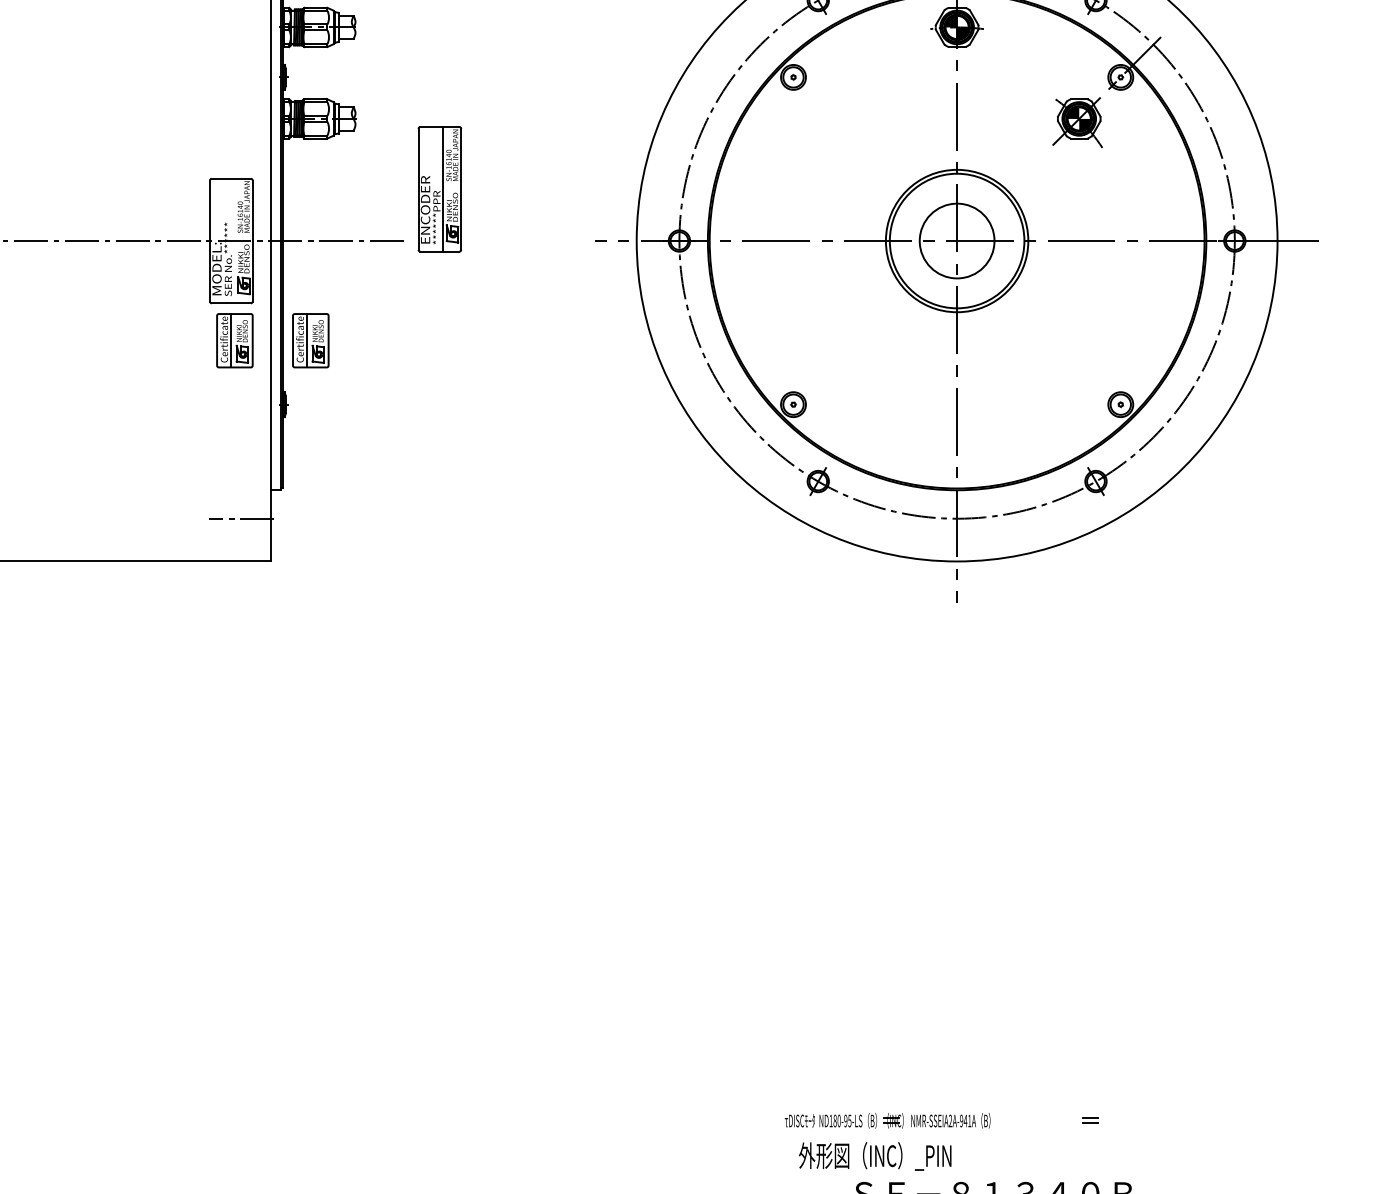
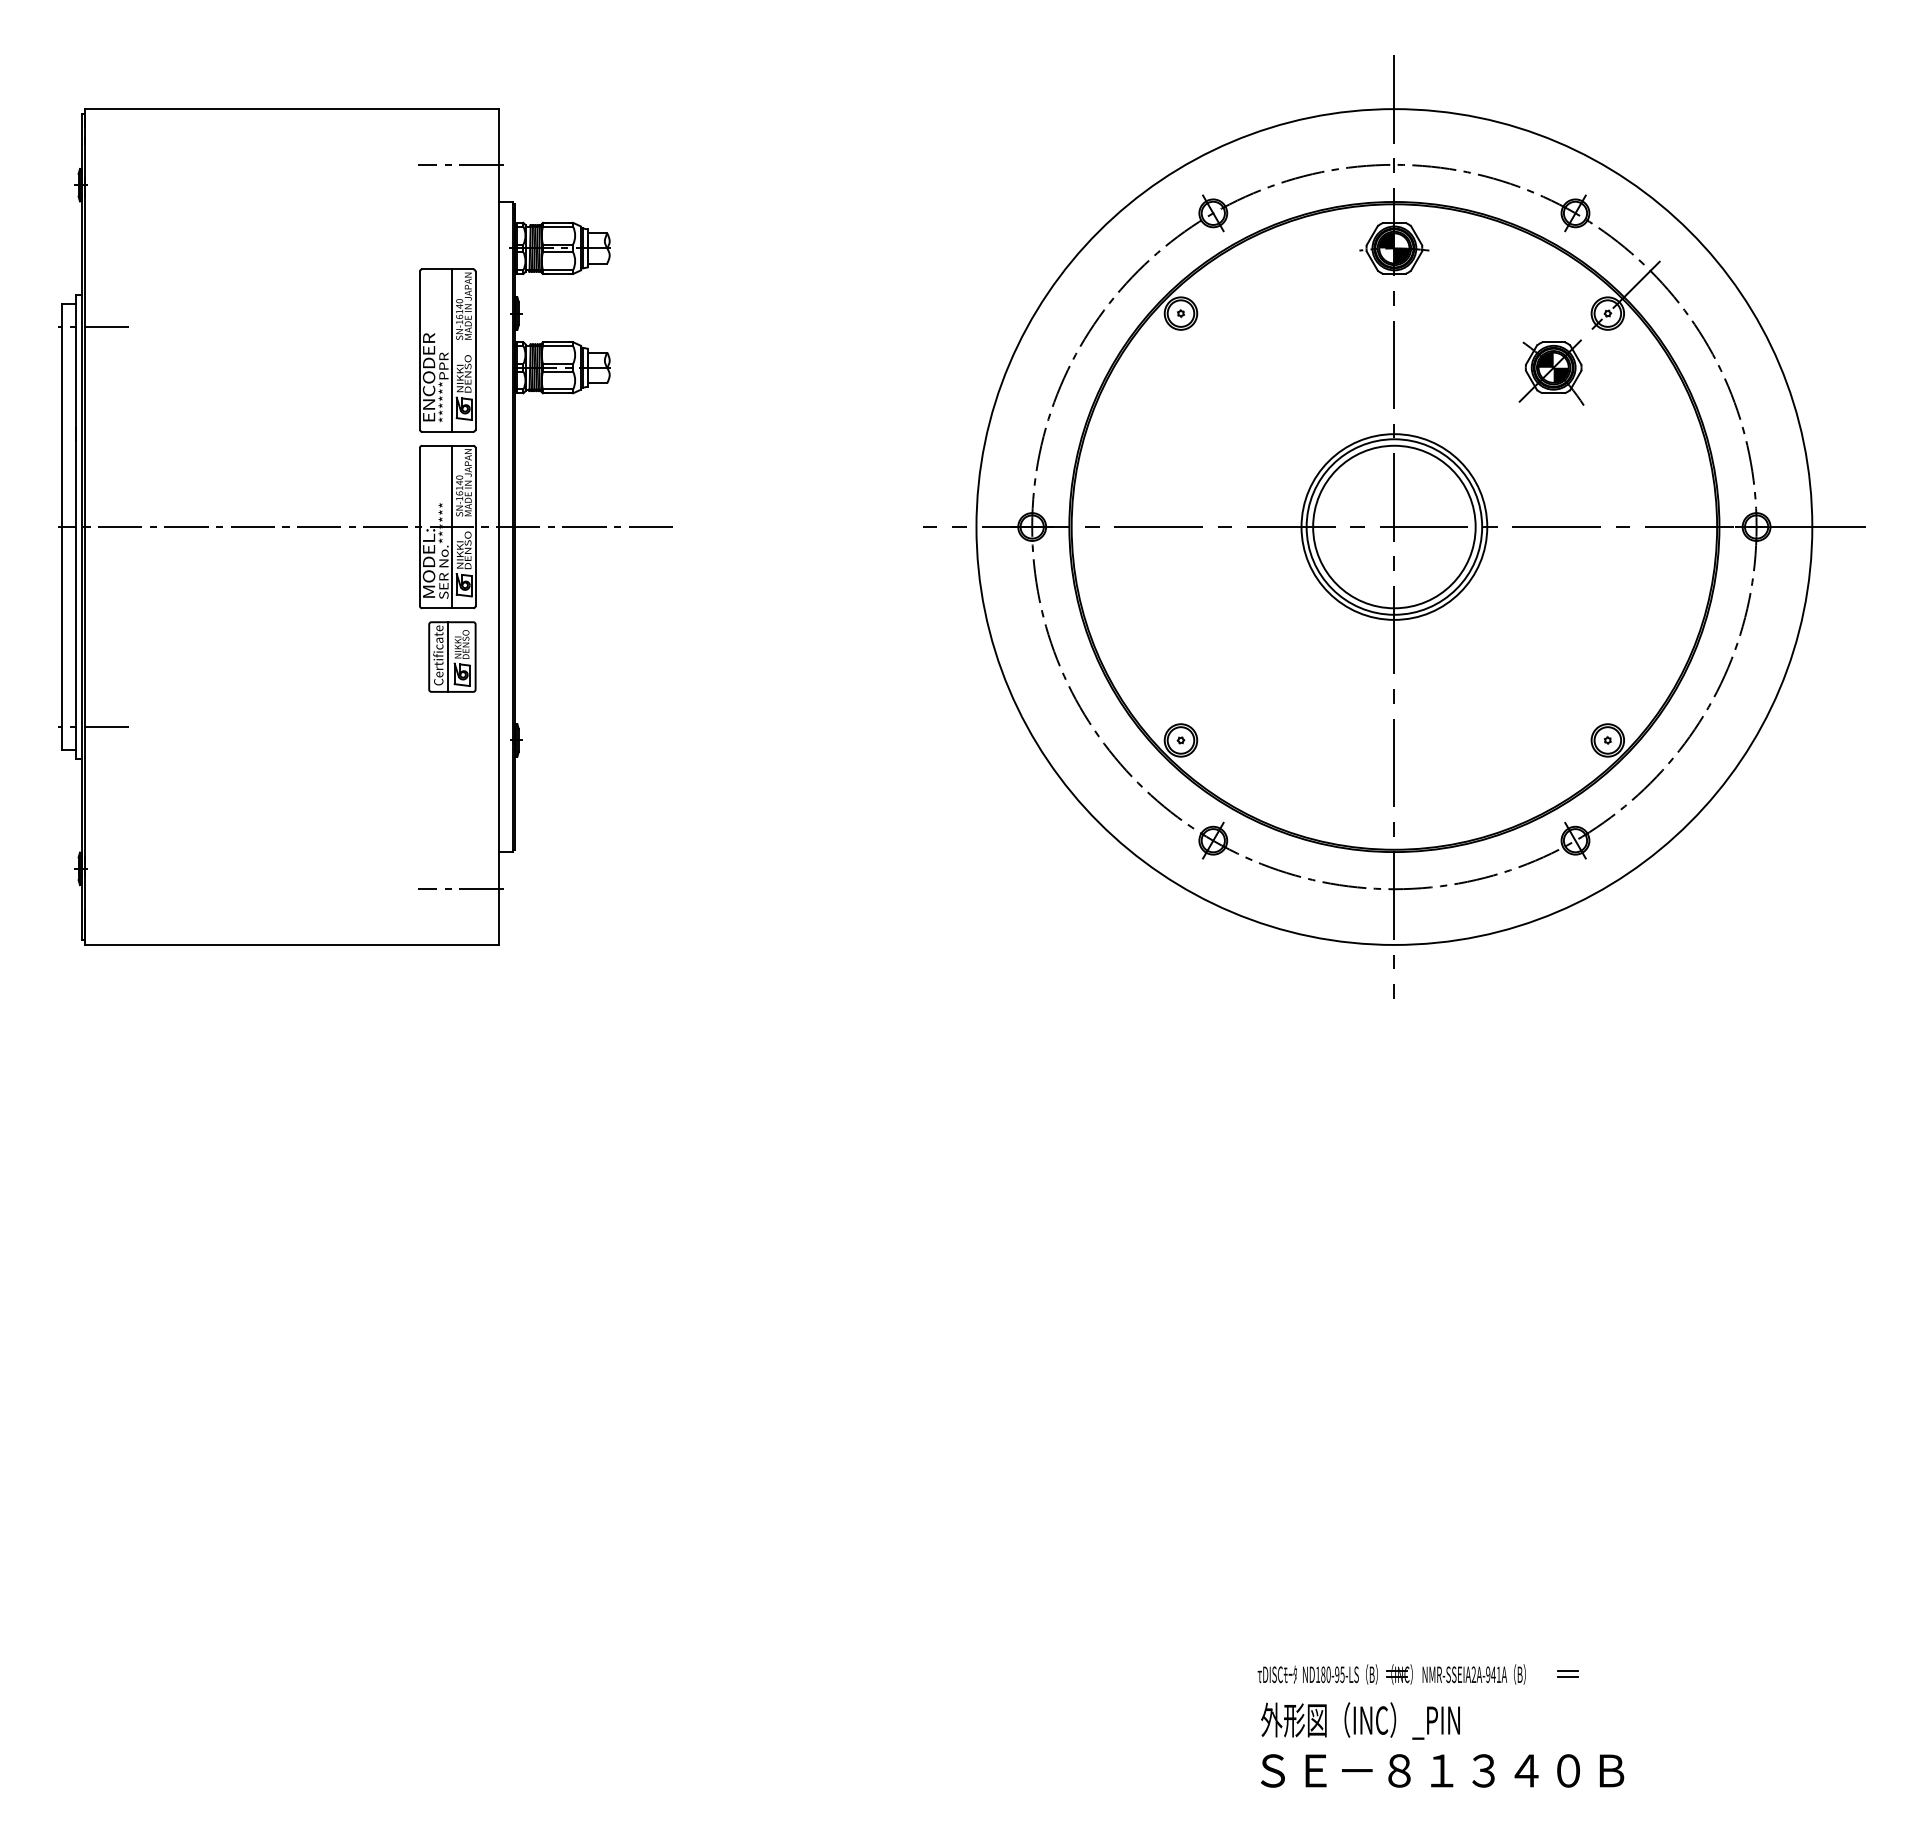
part: (439, 189) -> (447, 350), moved
line: (234, 240) -> (452, 526), added
circle: (957, 240) -> (1394, 526), size x1.67
part: (310, 340) -> (551, 656), removed
part: (887, 1120) -> (1391, 1674), moved
text: (875, 1156) -> (1360, 1720), moved

